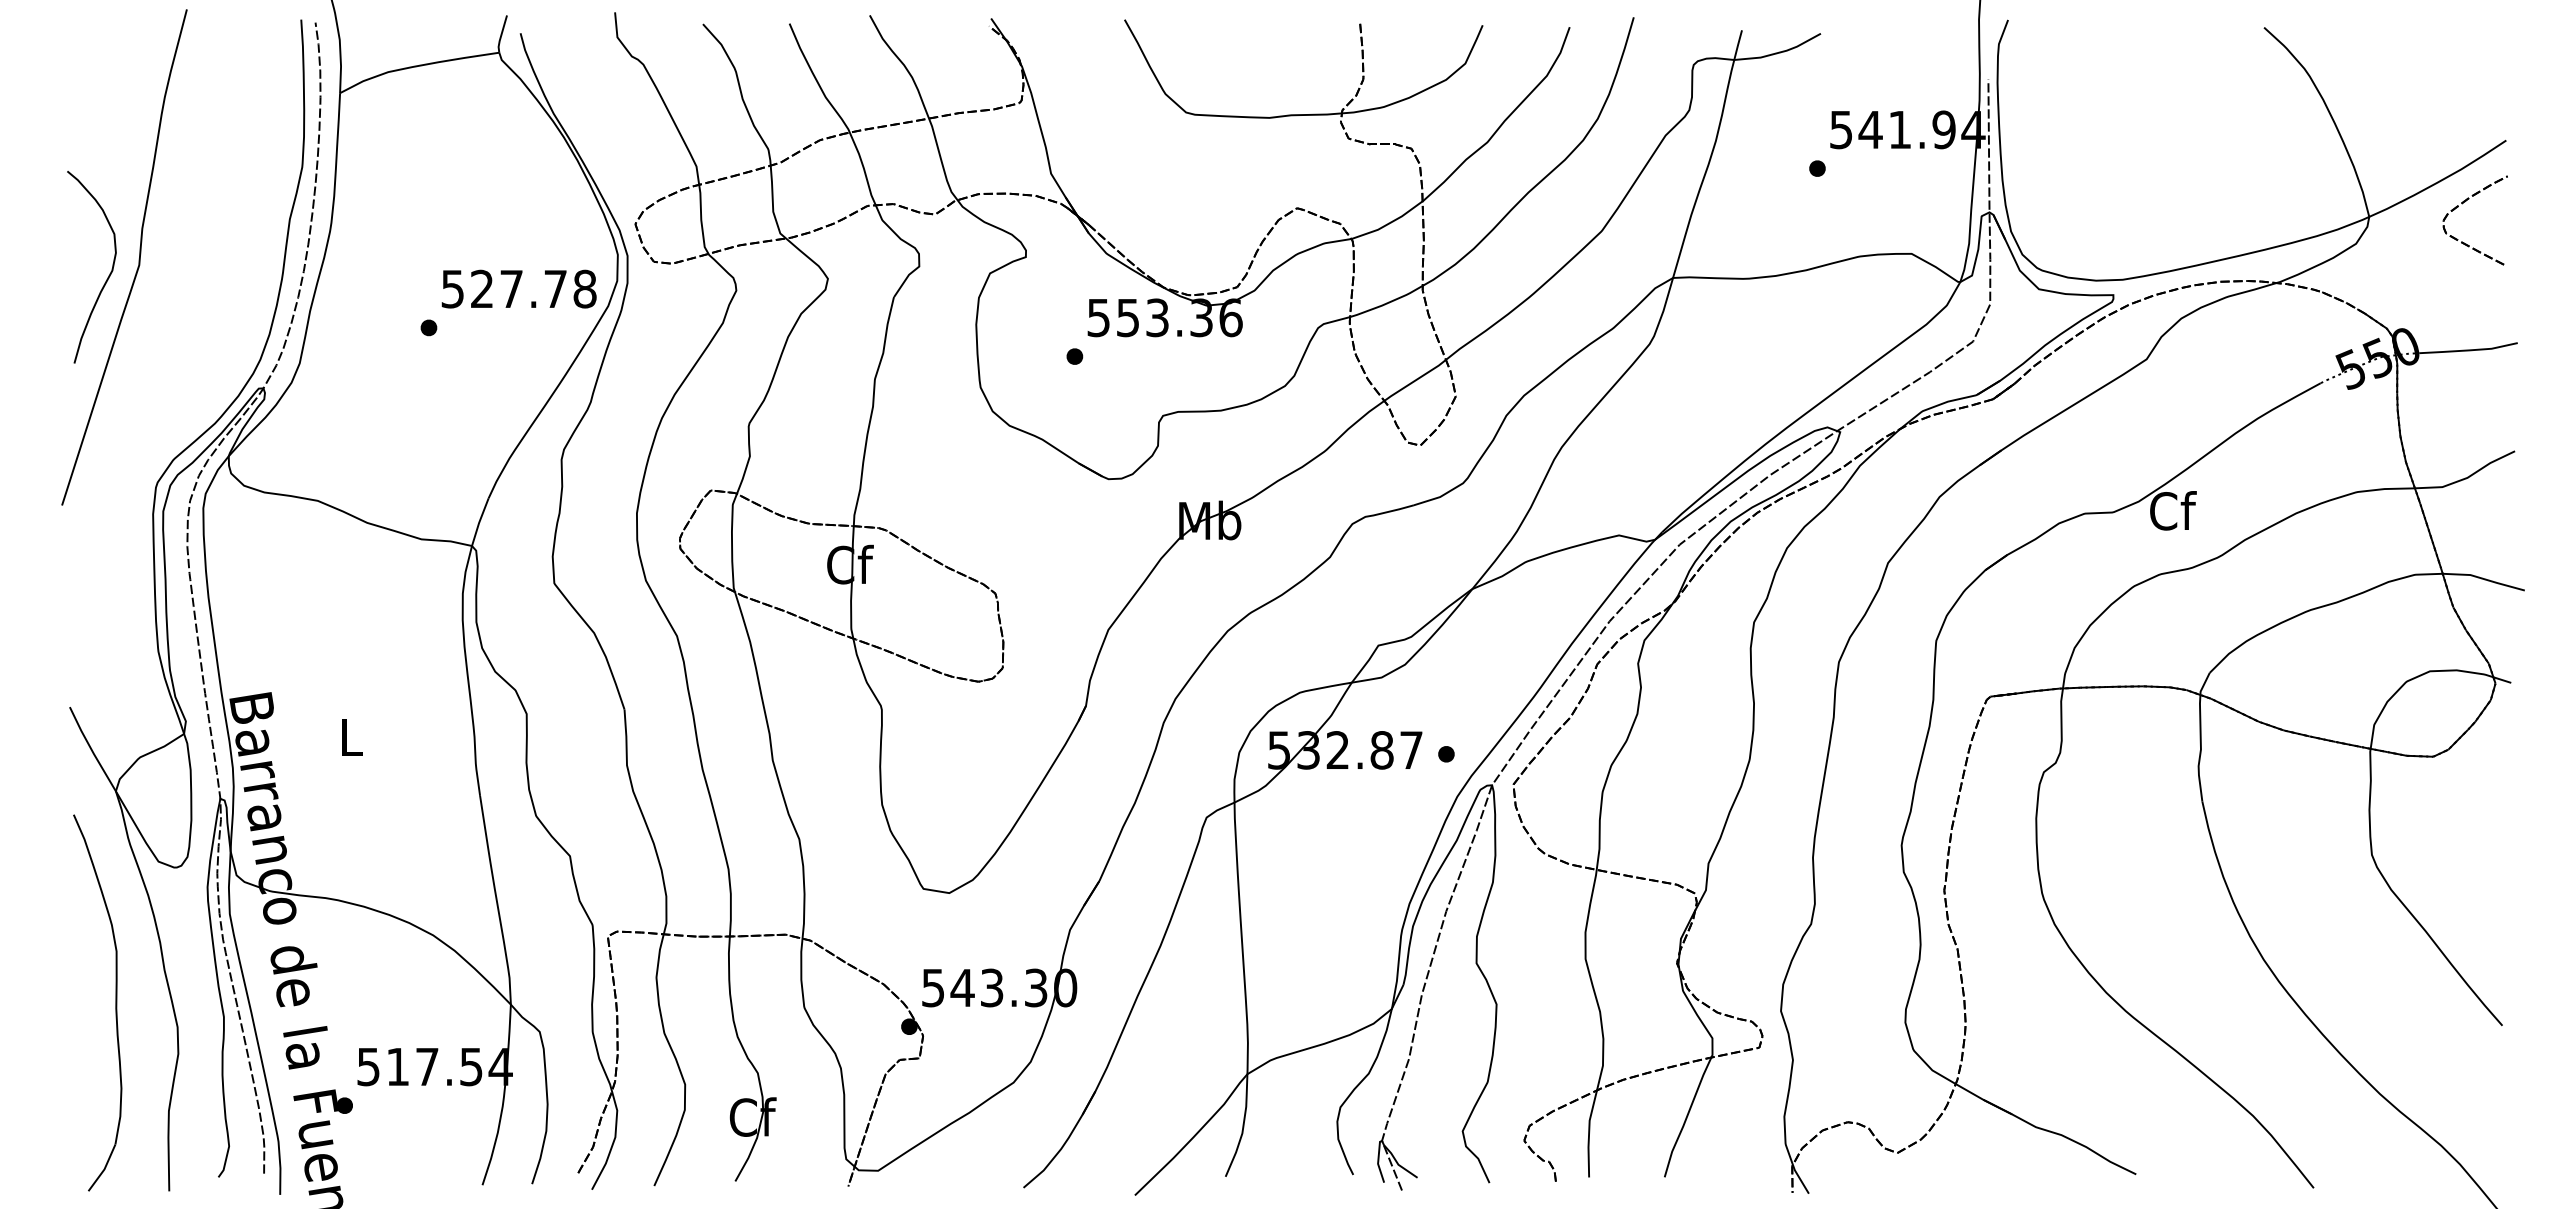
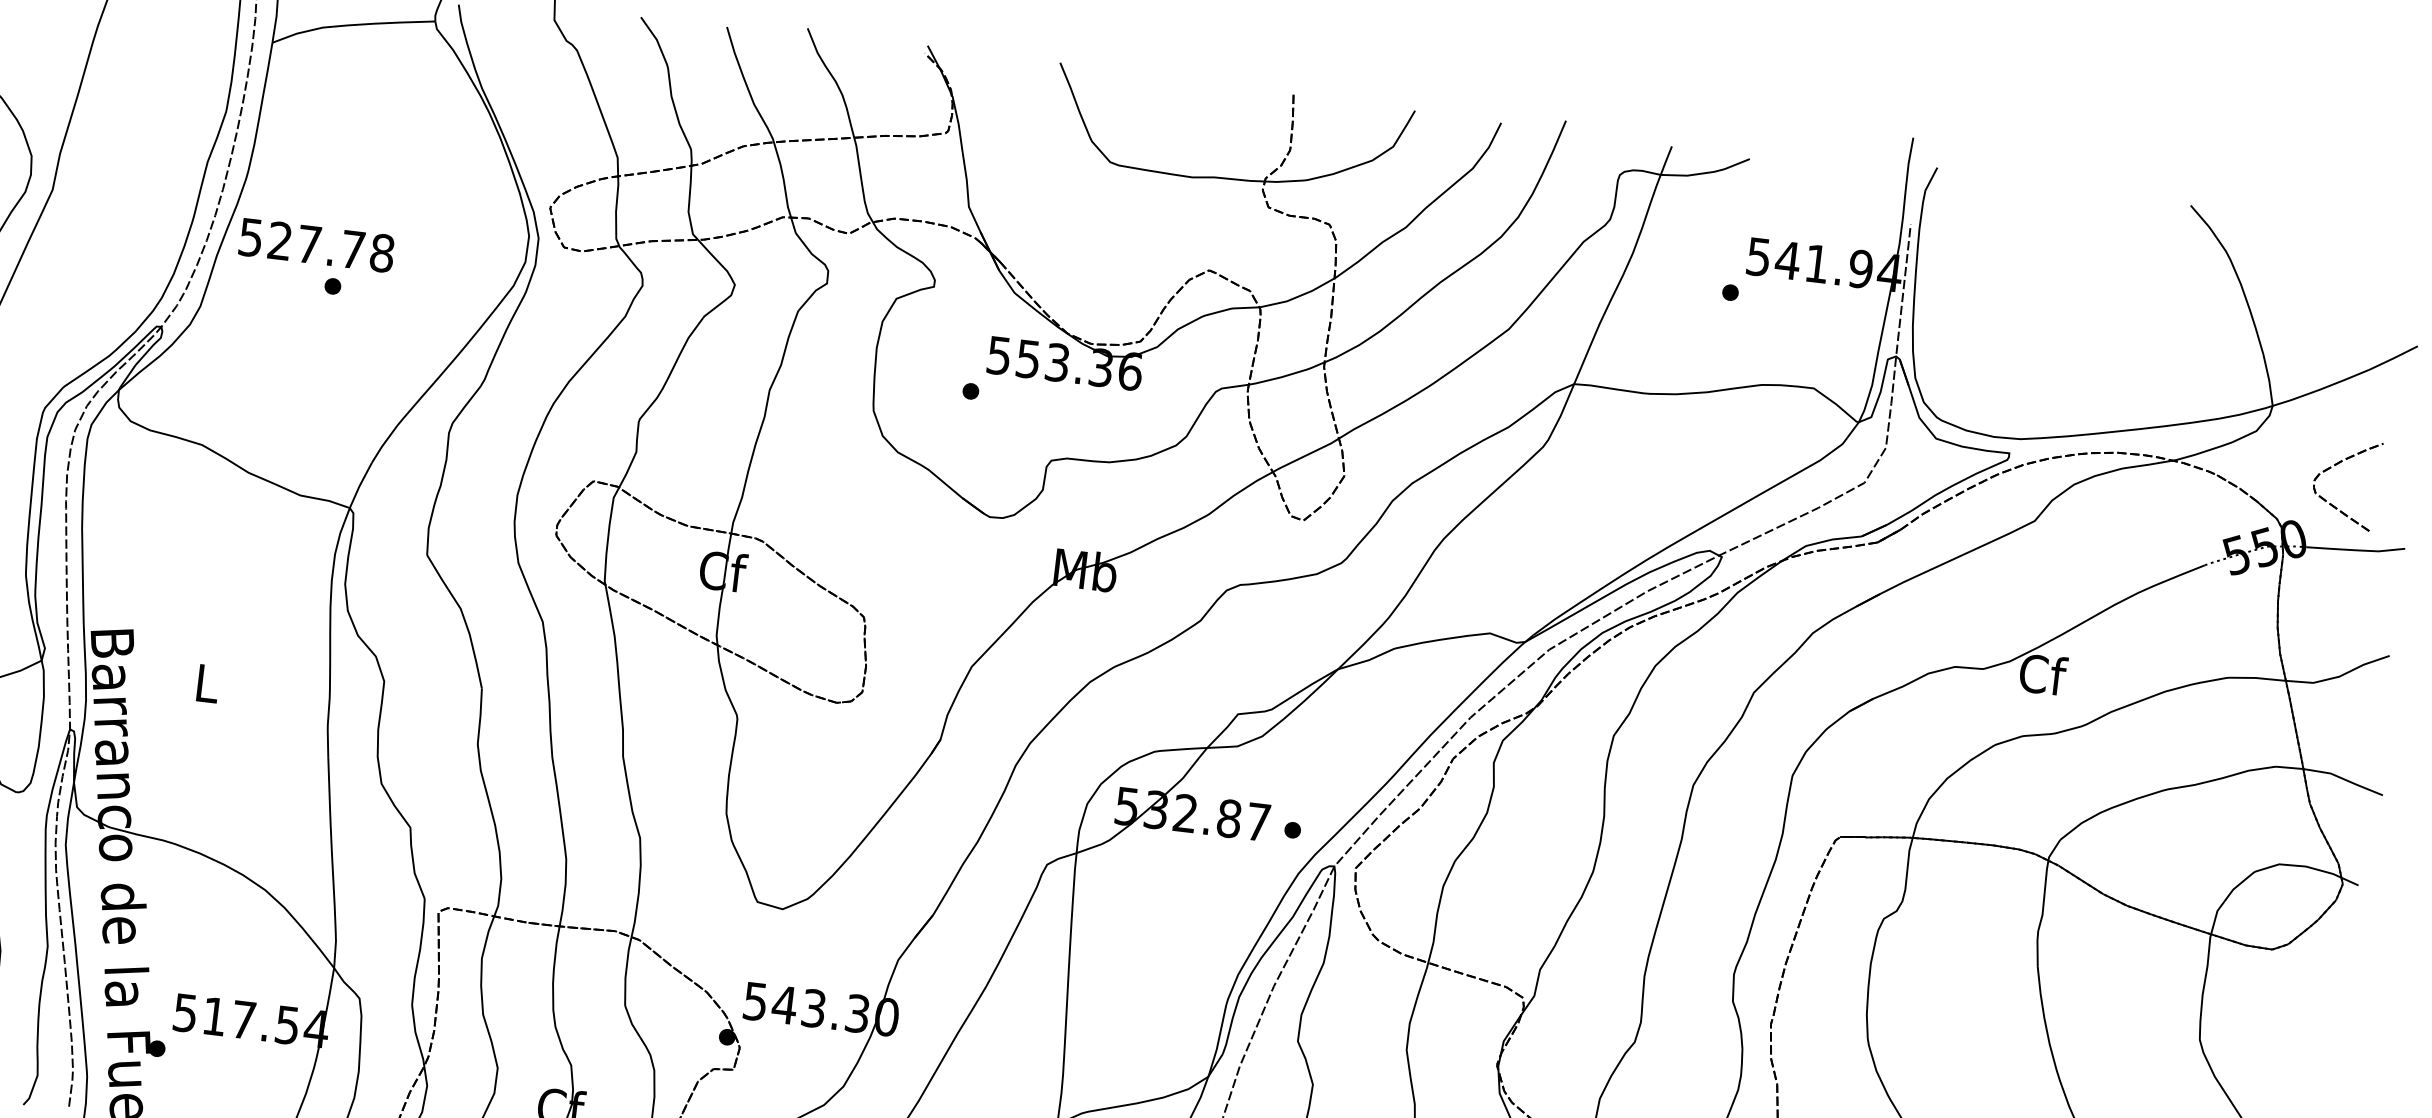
part: (2462, 204) -> (2335, 466), moved
text: (518, 288) -> (316, 244), moved

